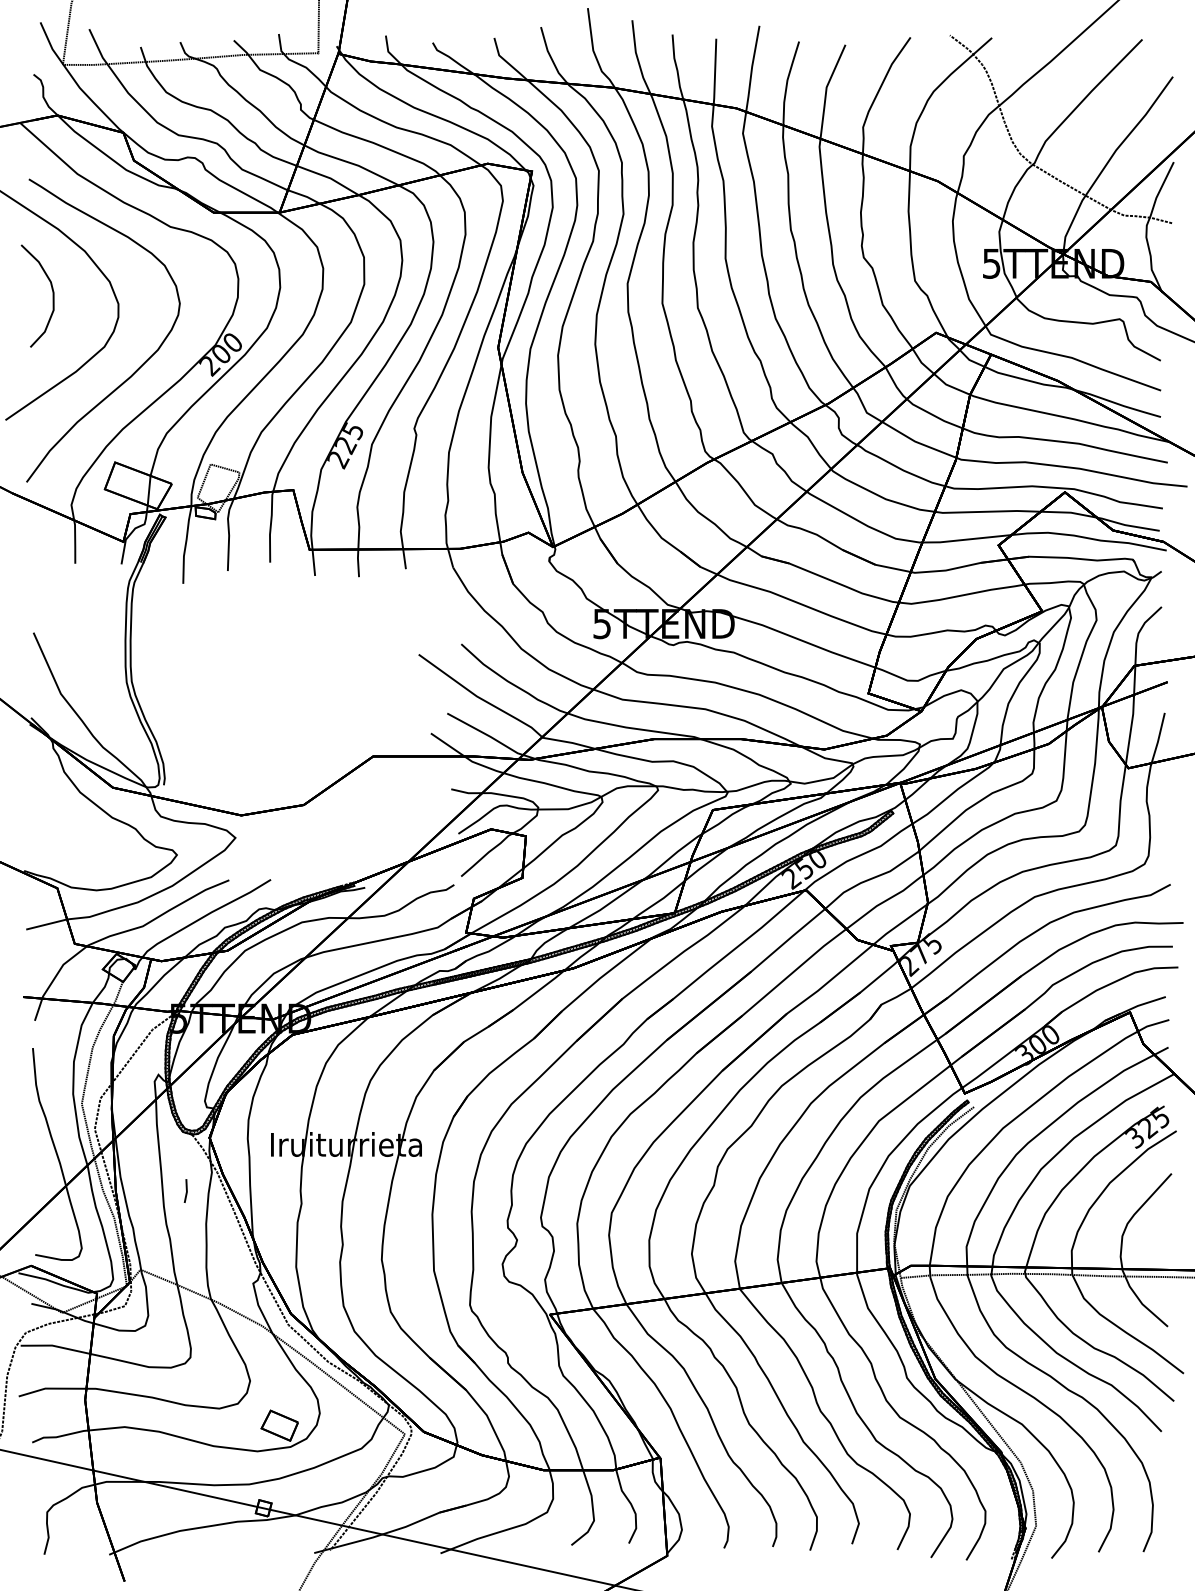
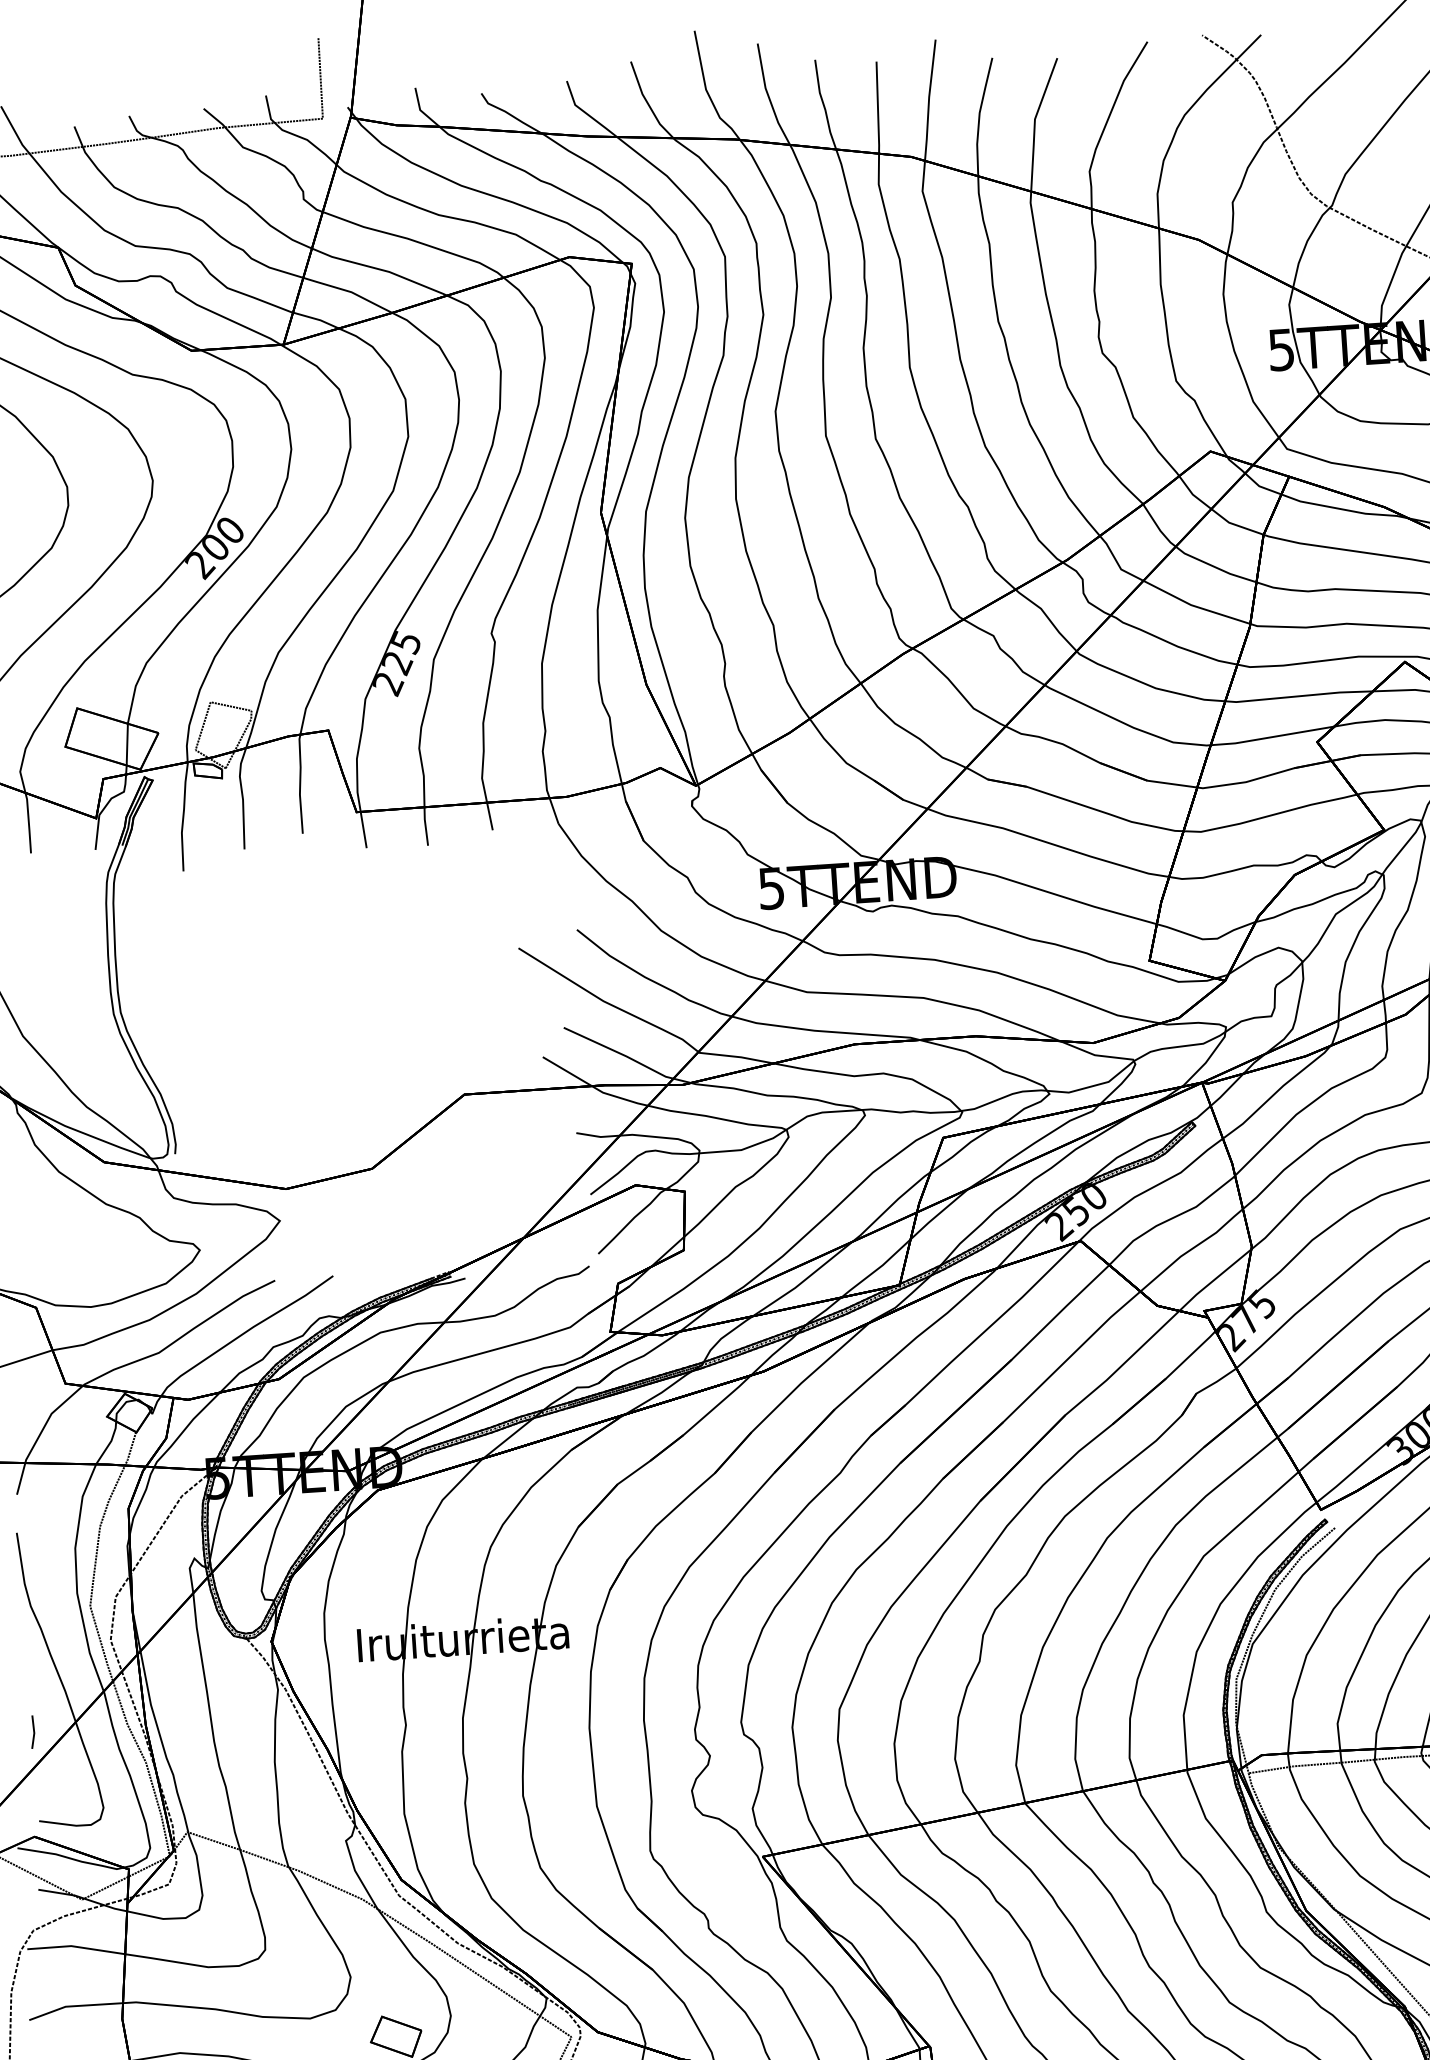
line: (185, 1189) -> (32, 1730), moved

